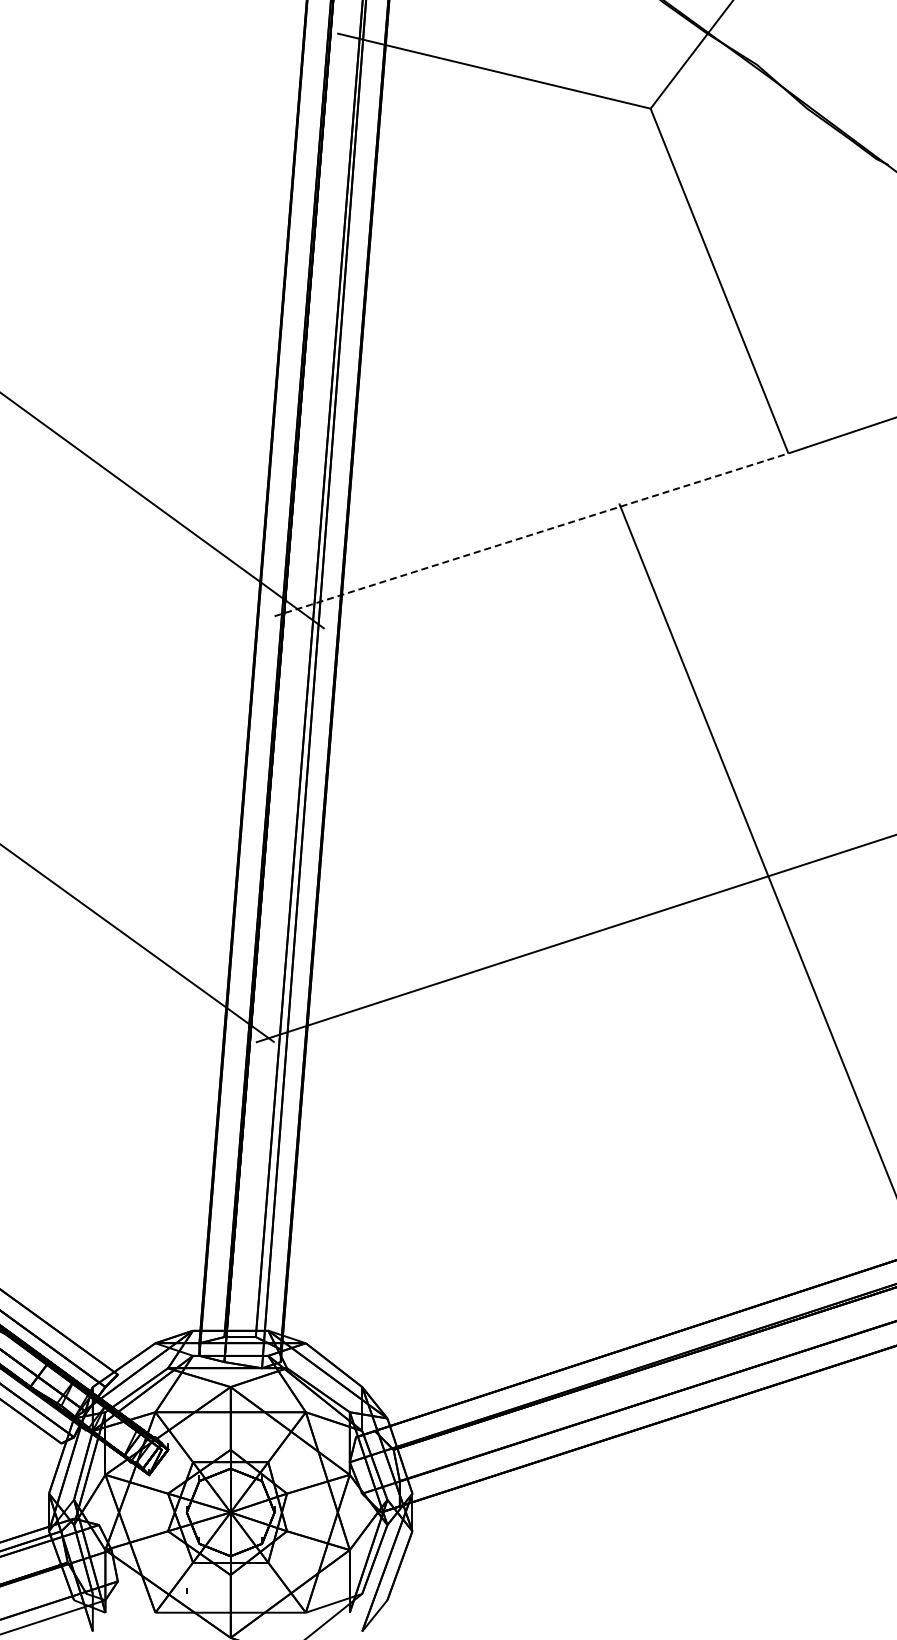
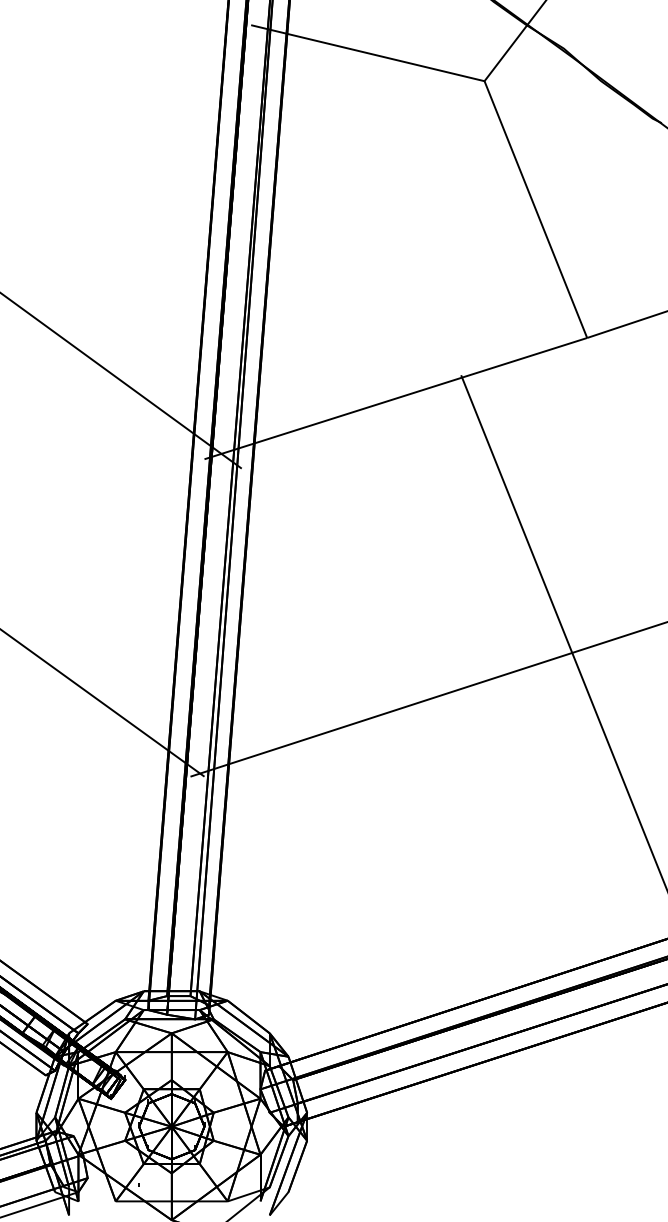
line: (531, 534) -> (395, 398), dashed -> solid

